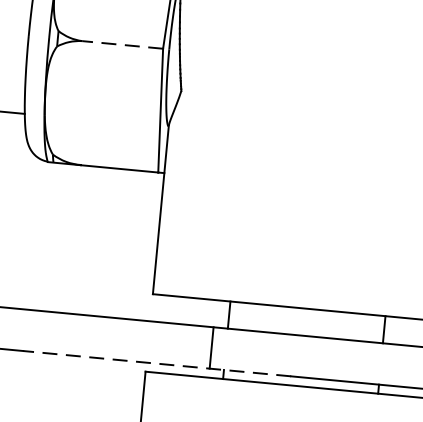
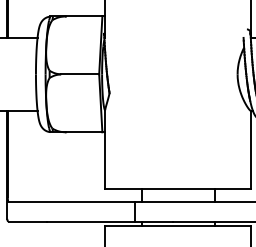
line: (121, 45) -> (79, 74), dashed -> solid
line: (155, 363) -> (109, 221), dashed -> solid

